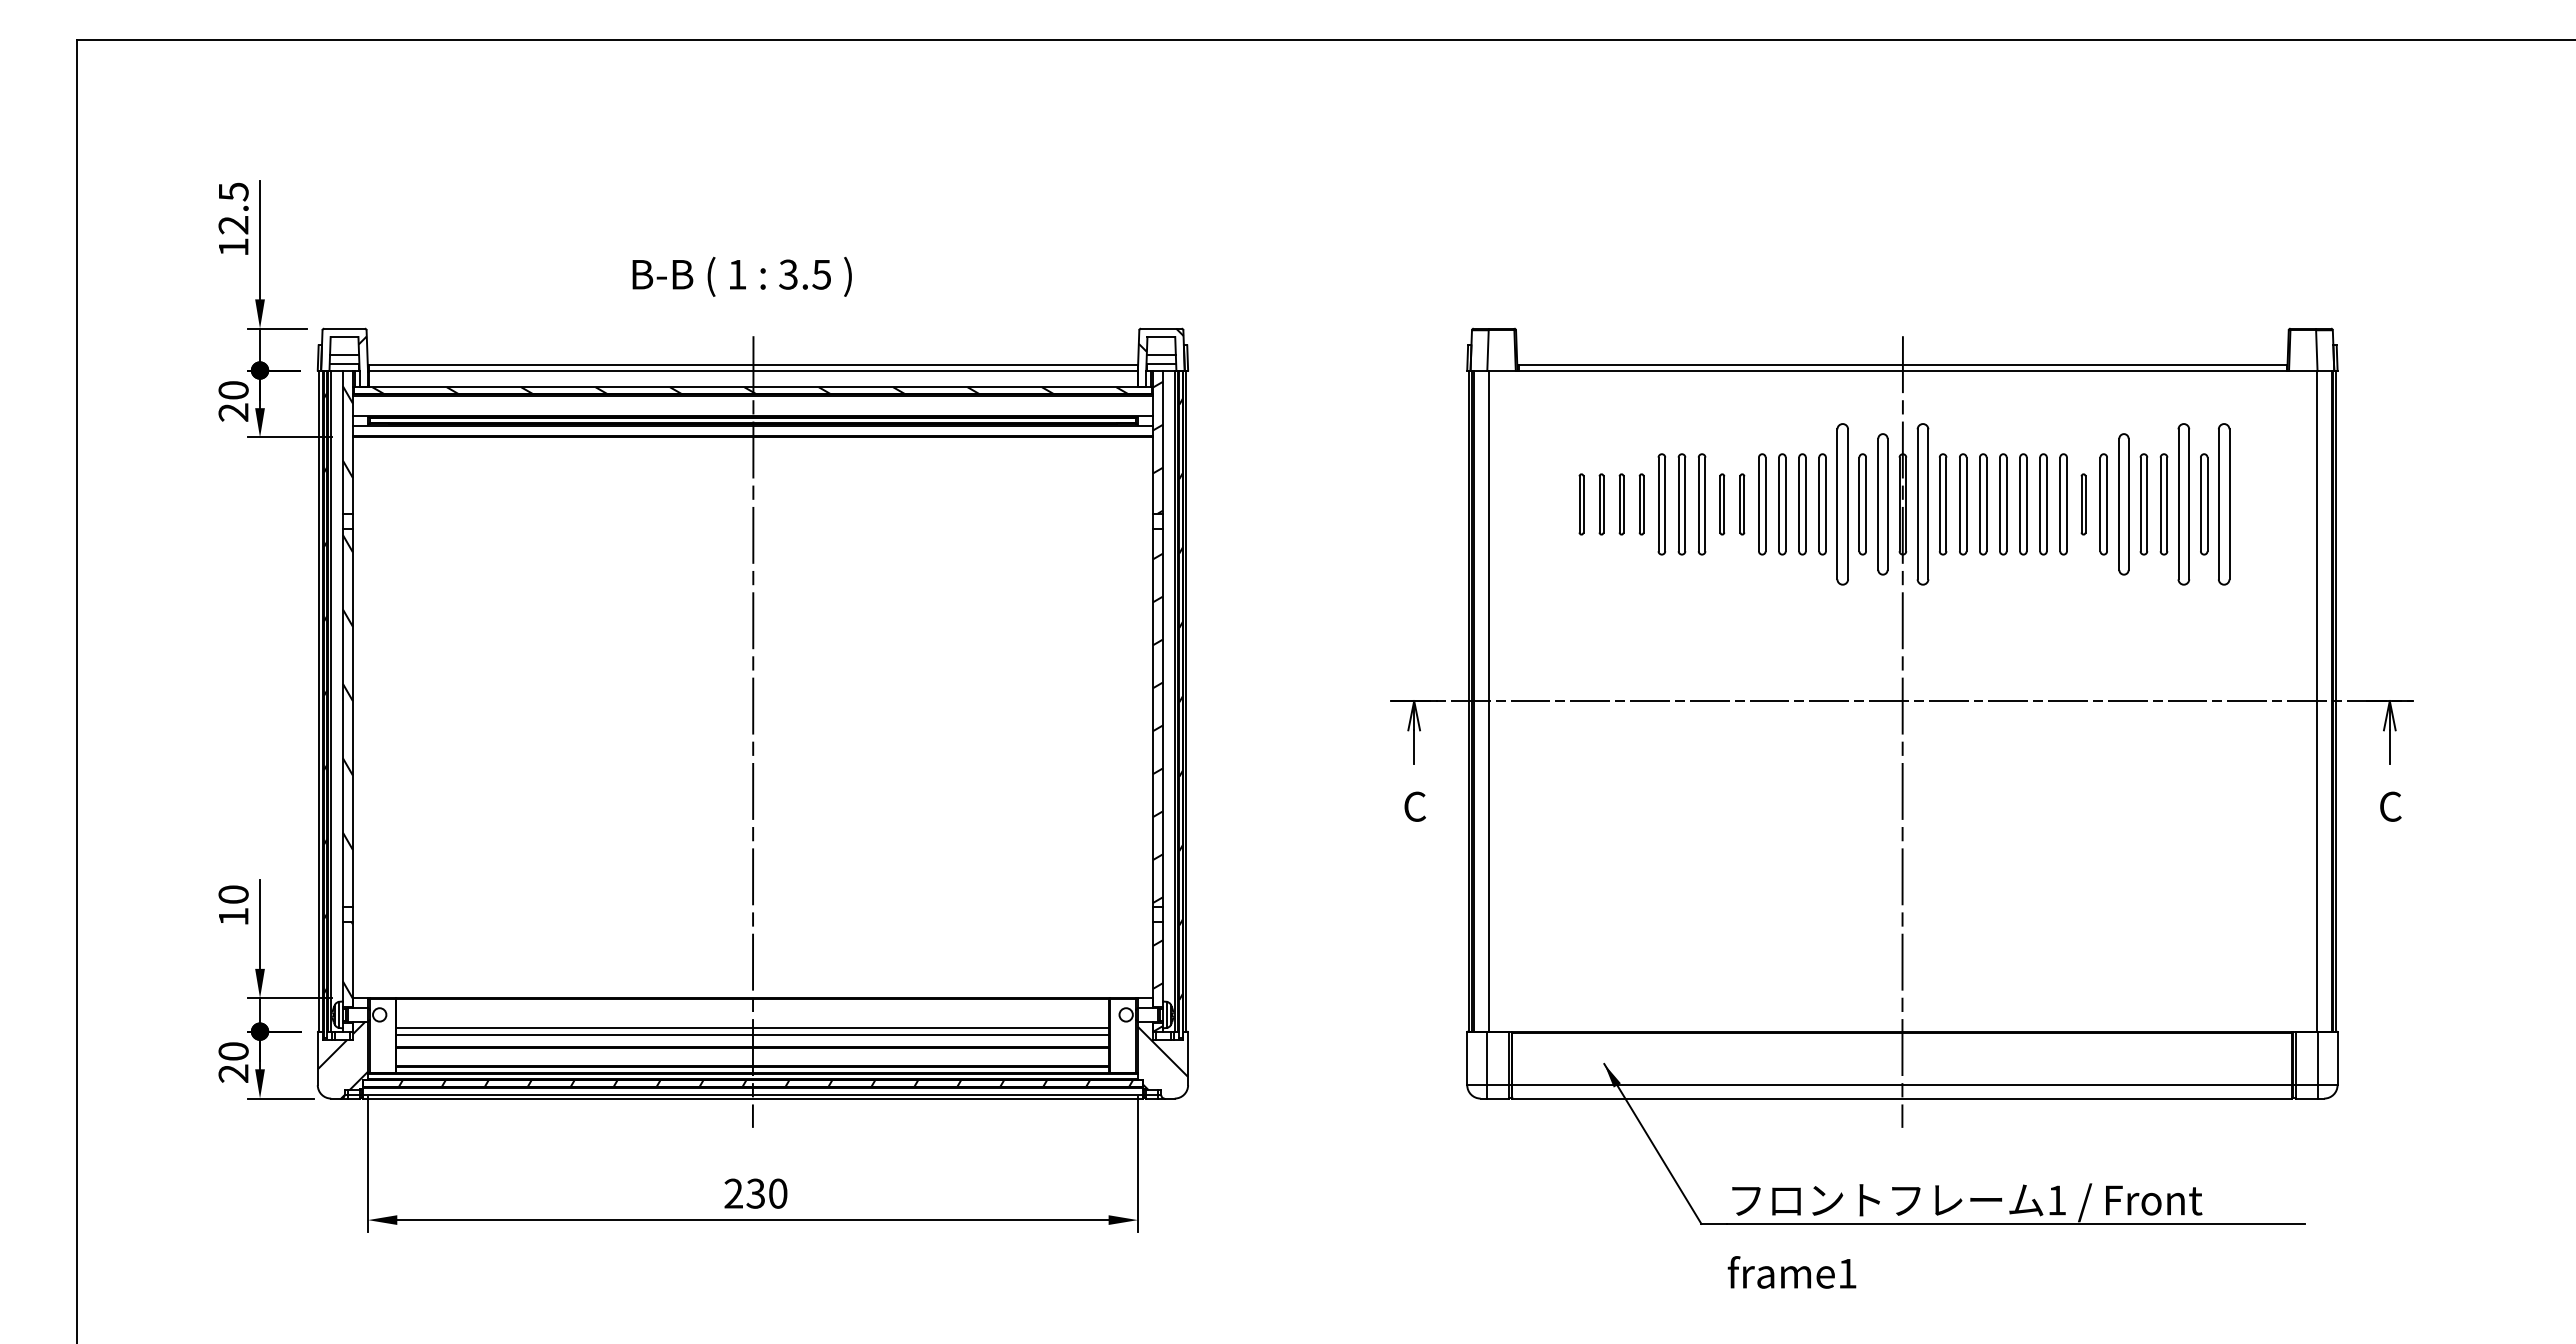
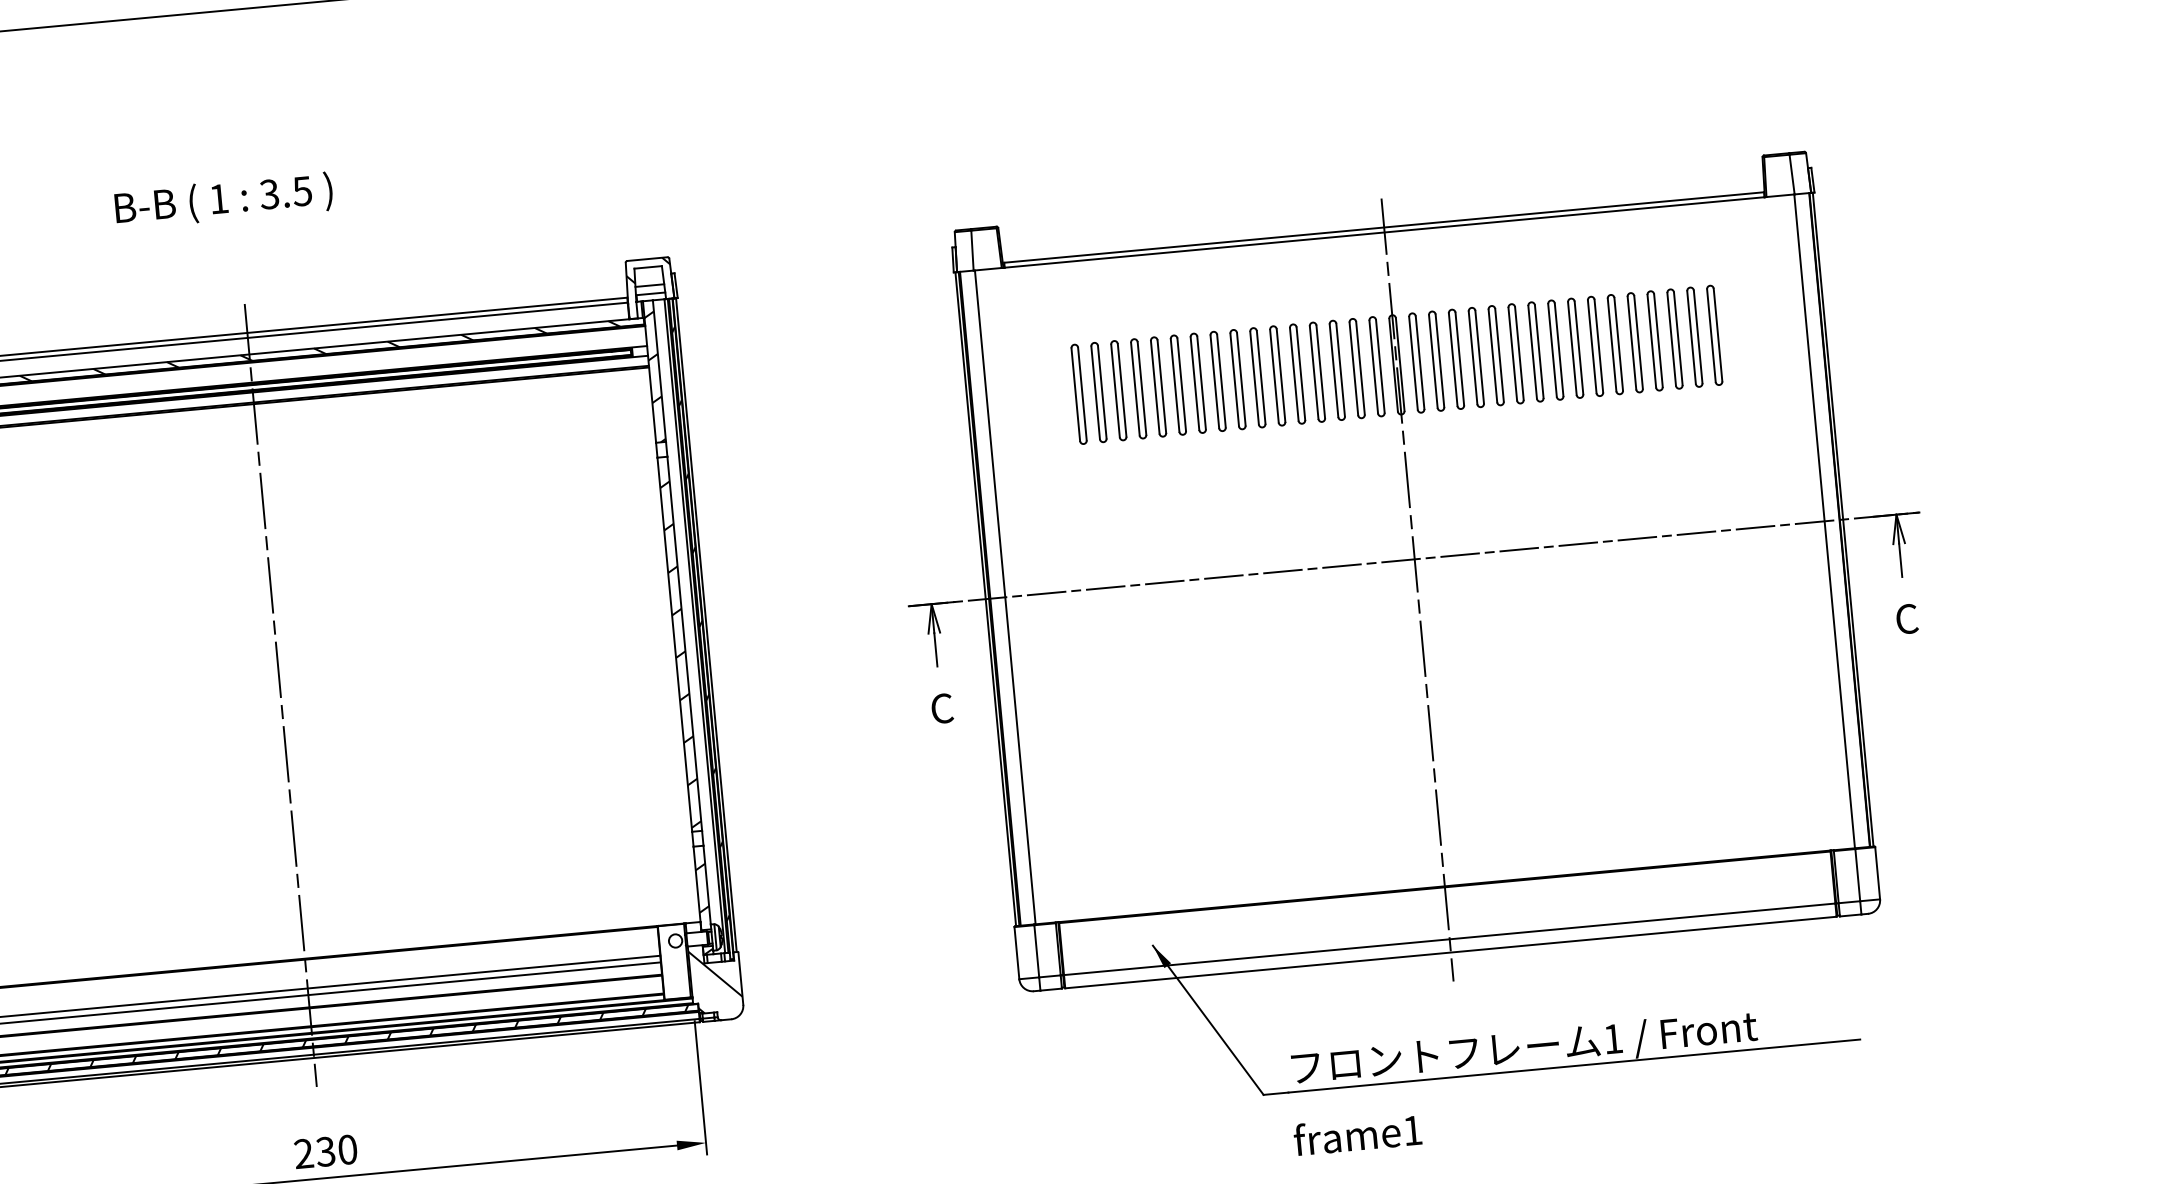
text: (741, 276) -> (223, 200), moved
part: (1581, 504) -> (1079, 394), size x1.67
part: (1601, 504) -> (1098, 392), size x1.67
part: (1621, 504) -> (1118, 390), size x1.67
part: (1641, 504) -> (1138, 388), size x1.67
part: (1722, 504) -> (1218, 381), size x1.67
part: (1742, 504) -> (1238, 379), size x1.67
part: (1842, 504) -> (1337, 370), size x0.62
part: (1882, 504) -> (1376, 366), size x0.71
part: (1922, 504) -> (1416, 363), size x0.62
part: (2083, 504) -> (1575, 348), size x1.67
part: (2123, 504) -> (1615, 344), size x0.71
part: (2184, 504) -> (1675, 339), size x0.62
part: (2224, 504) -> (1714, 335), size x0.62

